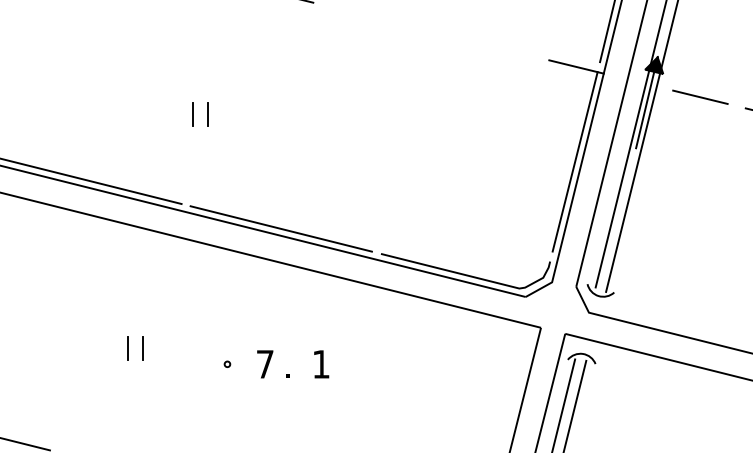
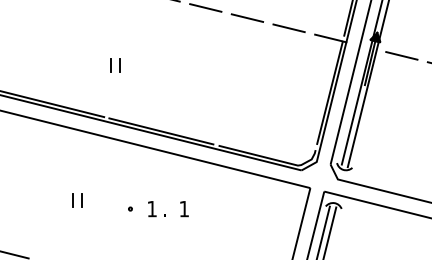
line: (358, 12) -> (205, 7), added
line: (431, 30) -> (247, 17), added
line: (502, 49) -> (288, 28), added
text: (264, 365) -> (151, 209), 7 -> 1

